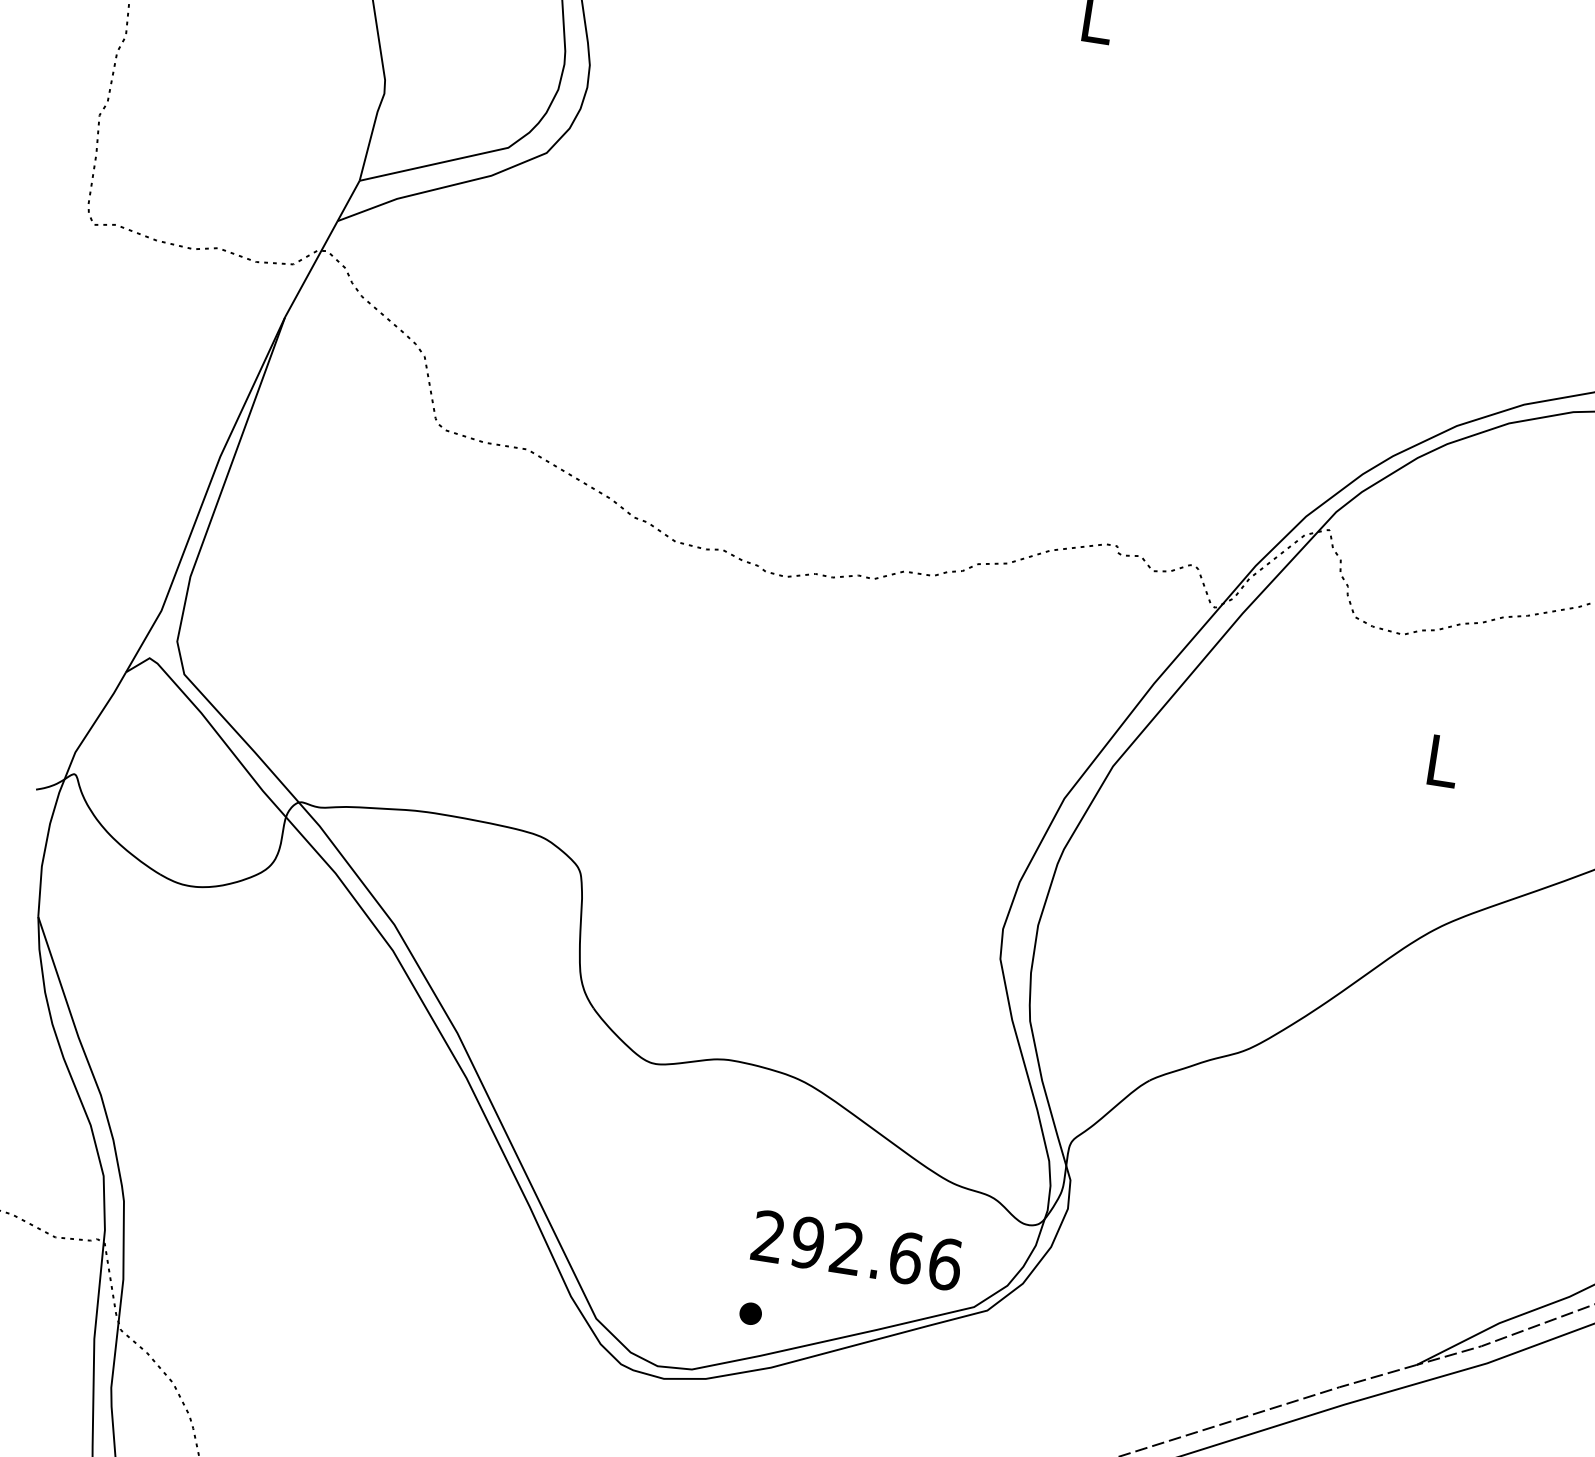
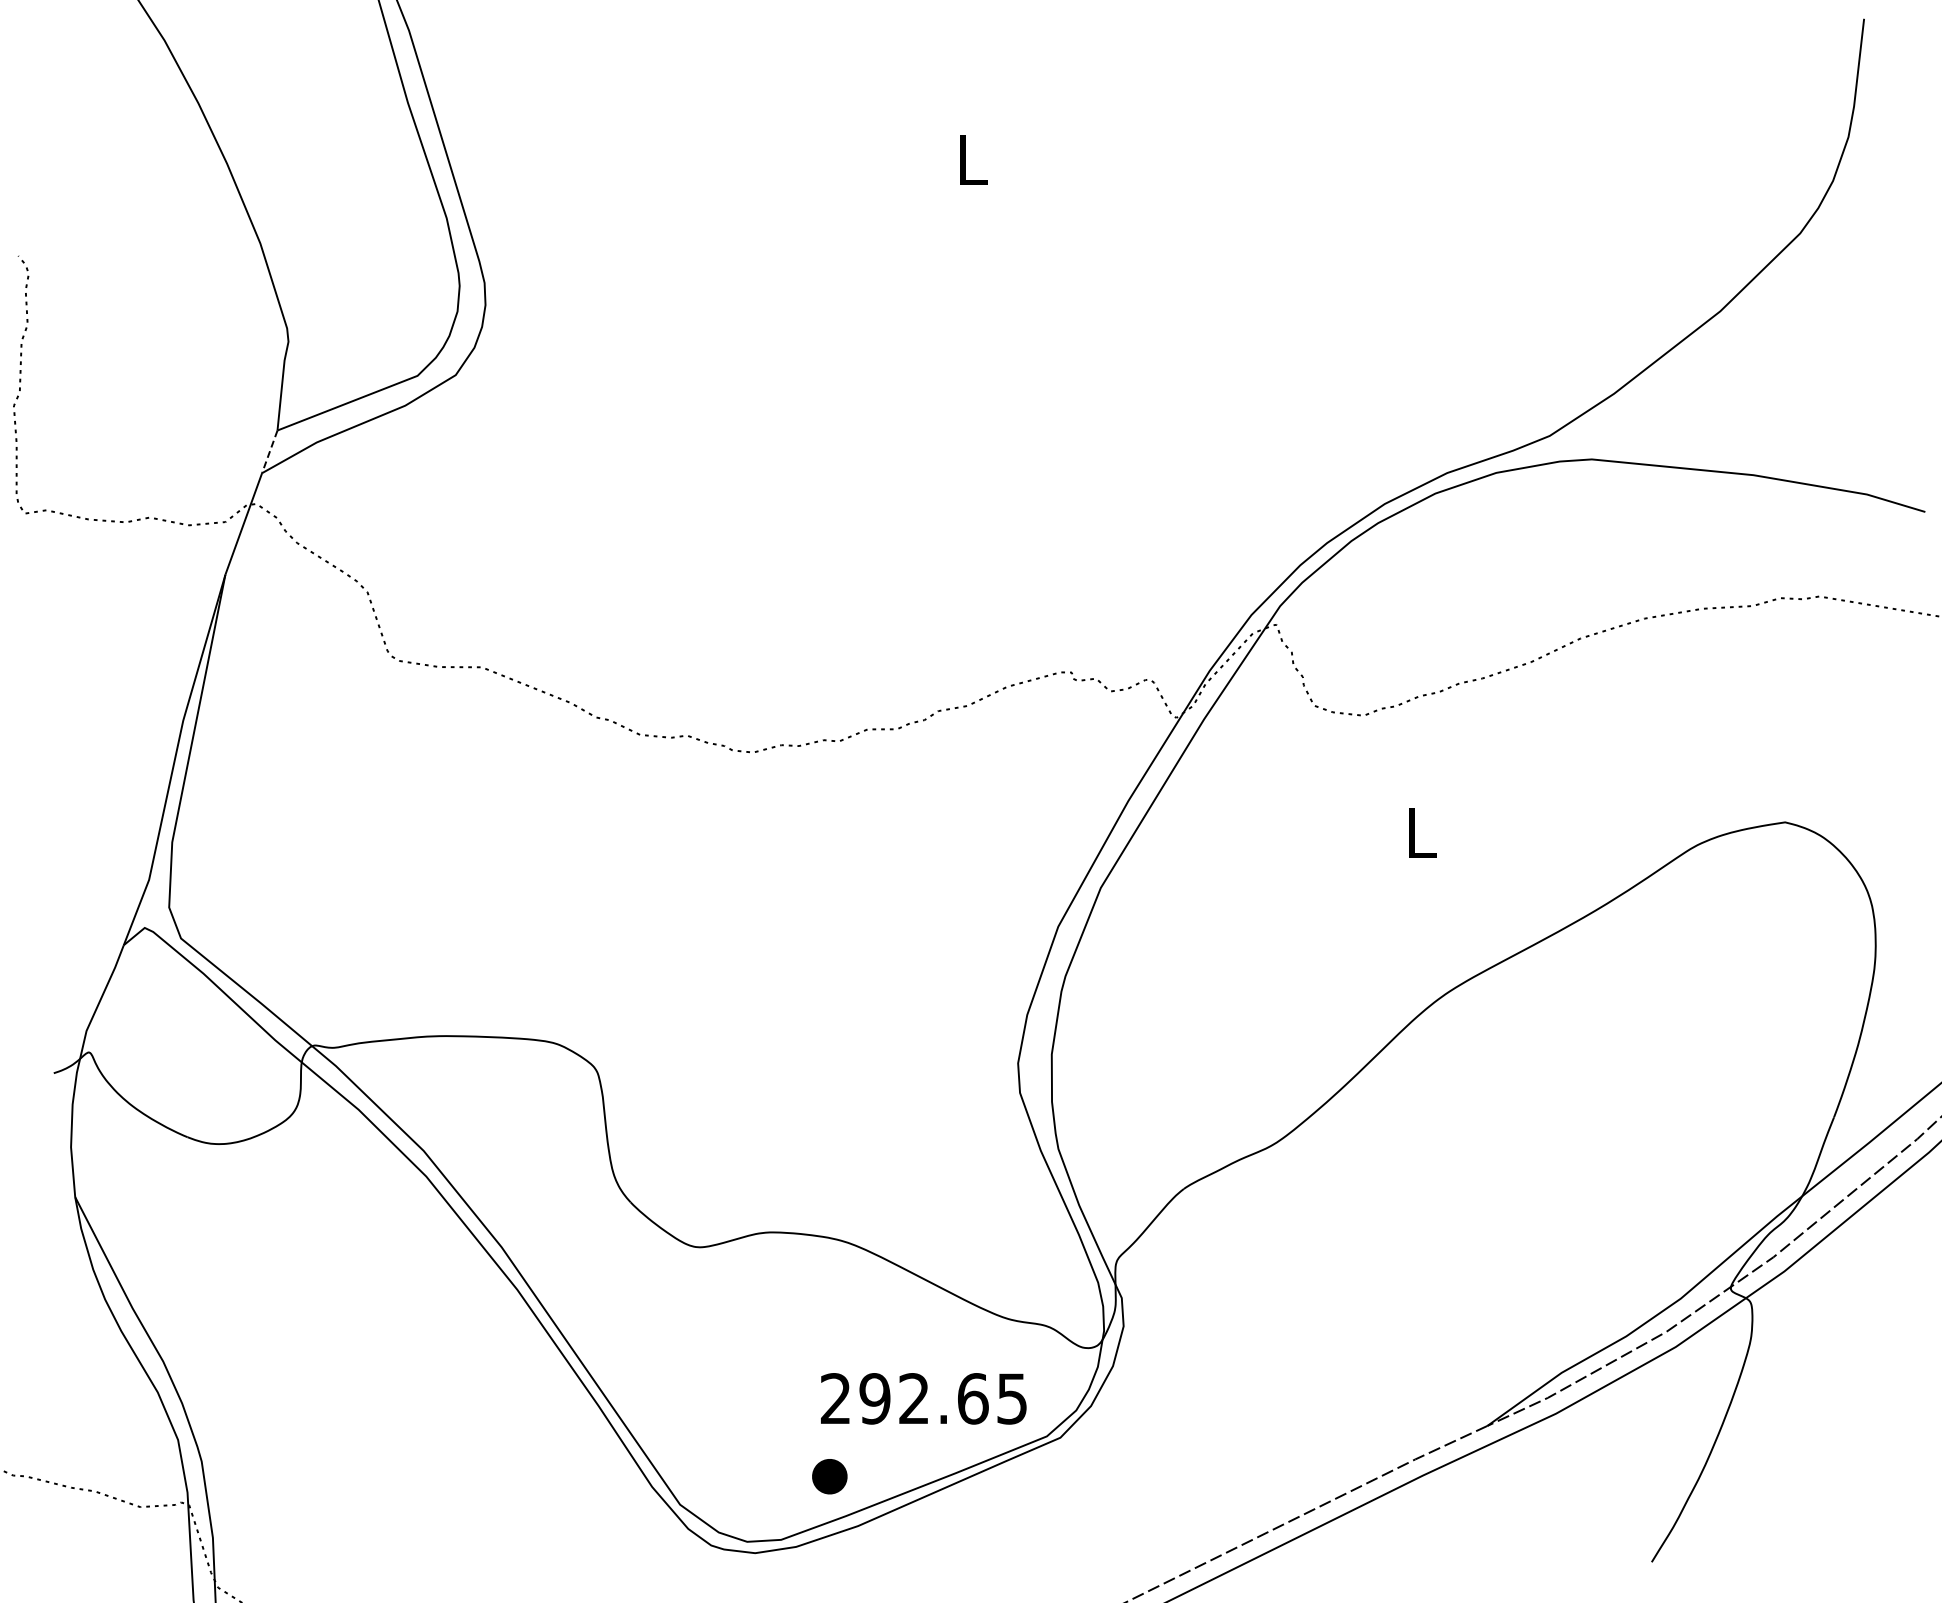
line: (348, 200) -> (269, 451), solid -> dashed
text: (945, 1263) -> (1012, 1398), 292.66 -> 292.65
part: (751, 1313) -> (830, 1476), size x1.6

